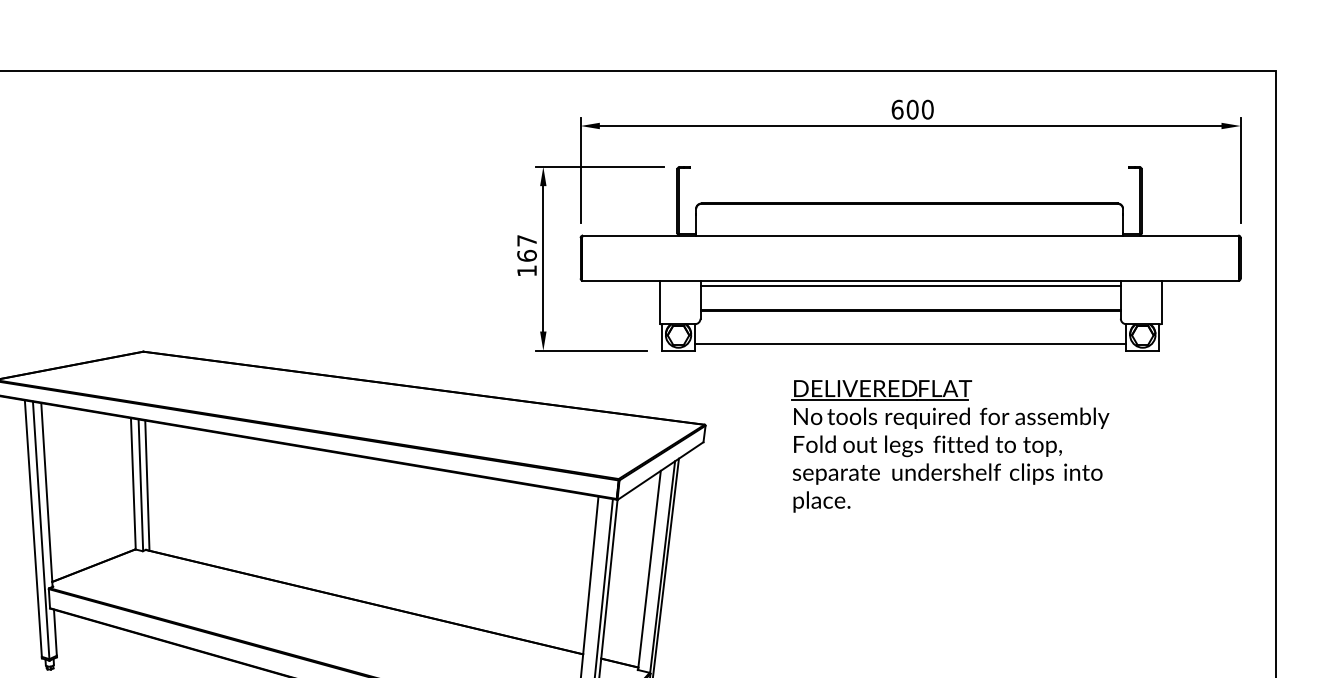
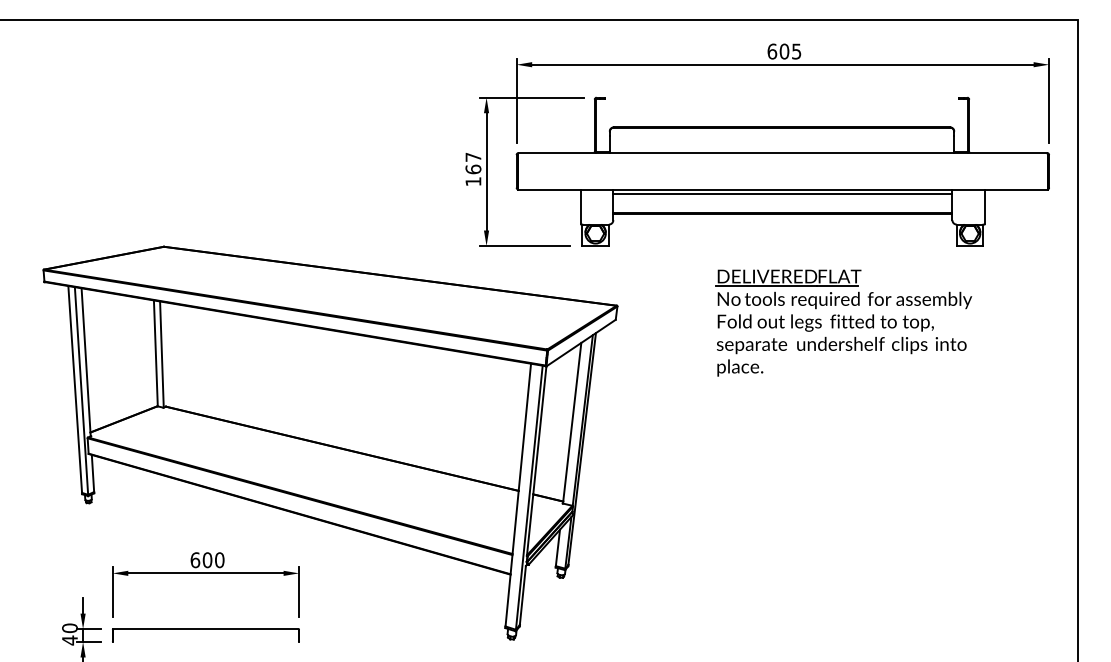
text: (927, 109) -> (796, 51), 600 -> 605
line: (910, 343) -> (782, 240), removed
part: (949, 445) -> (843, 322), moved
line: (146, 485) -> (166, 354), removed

